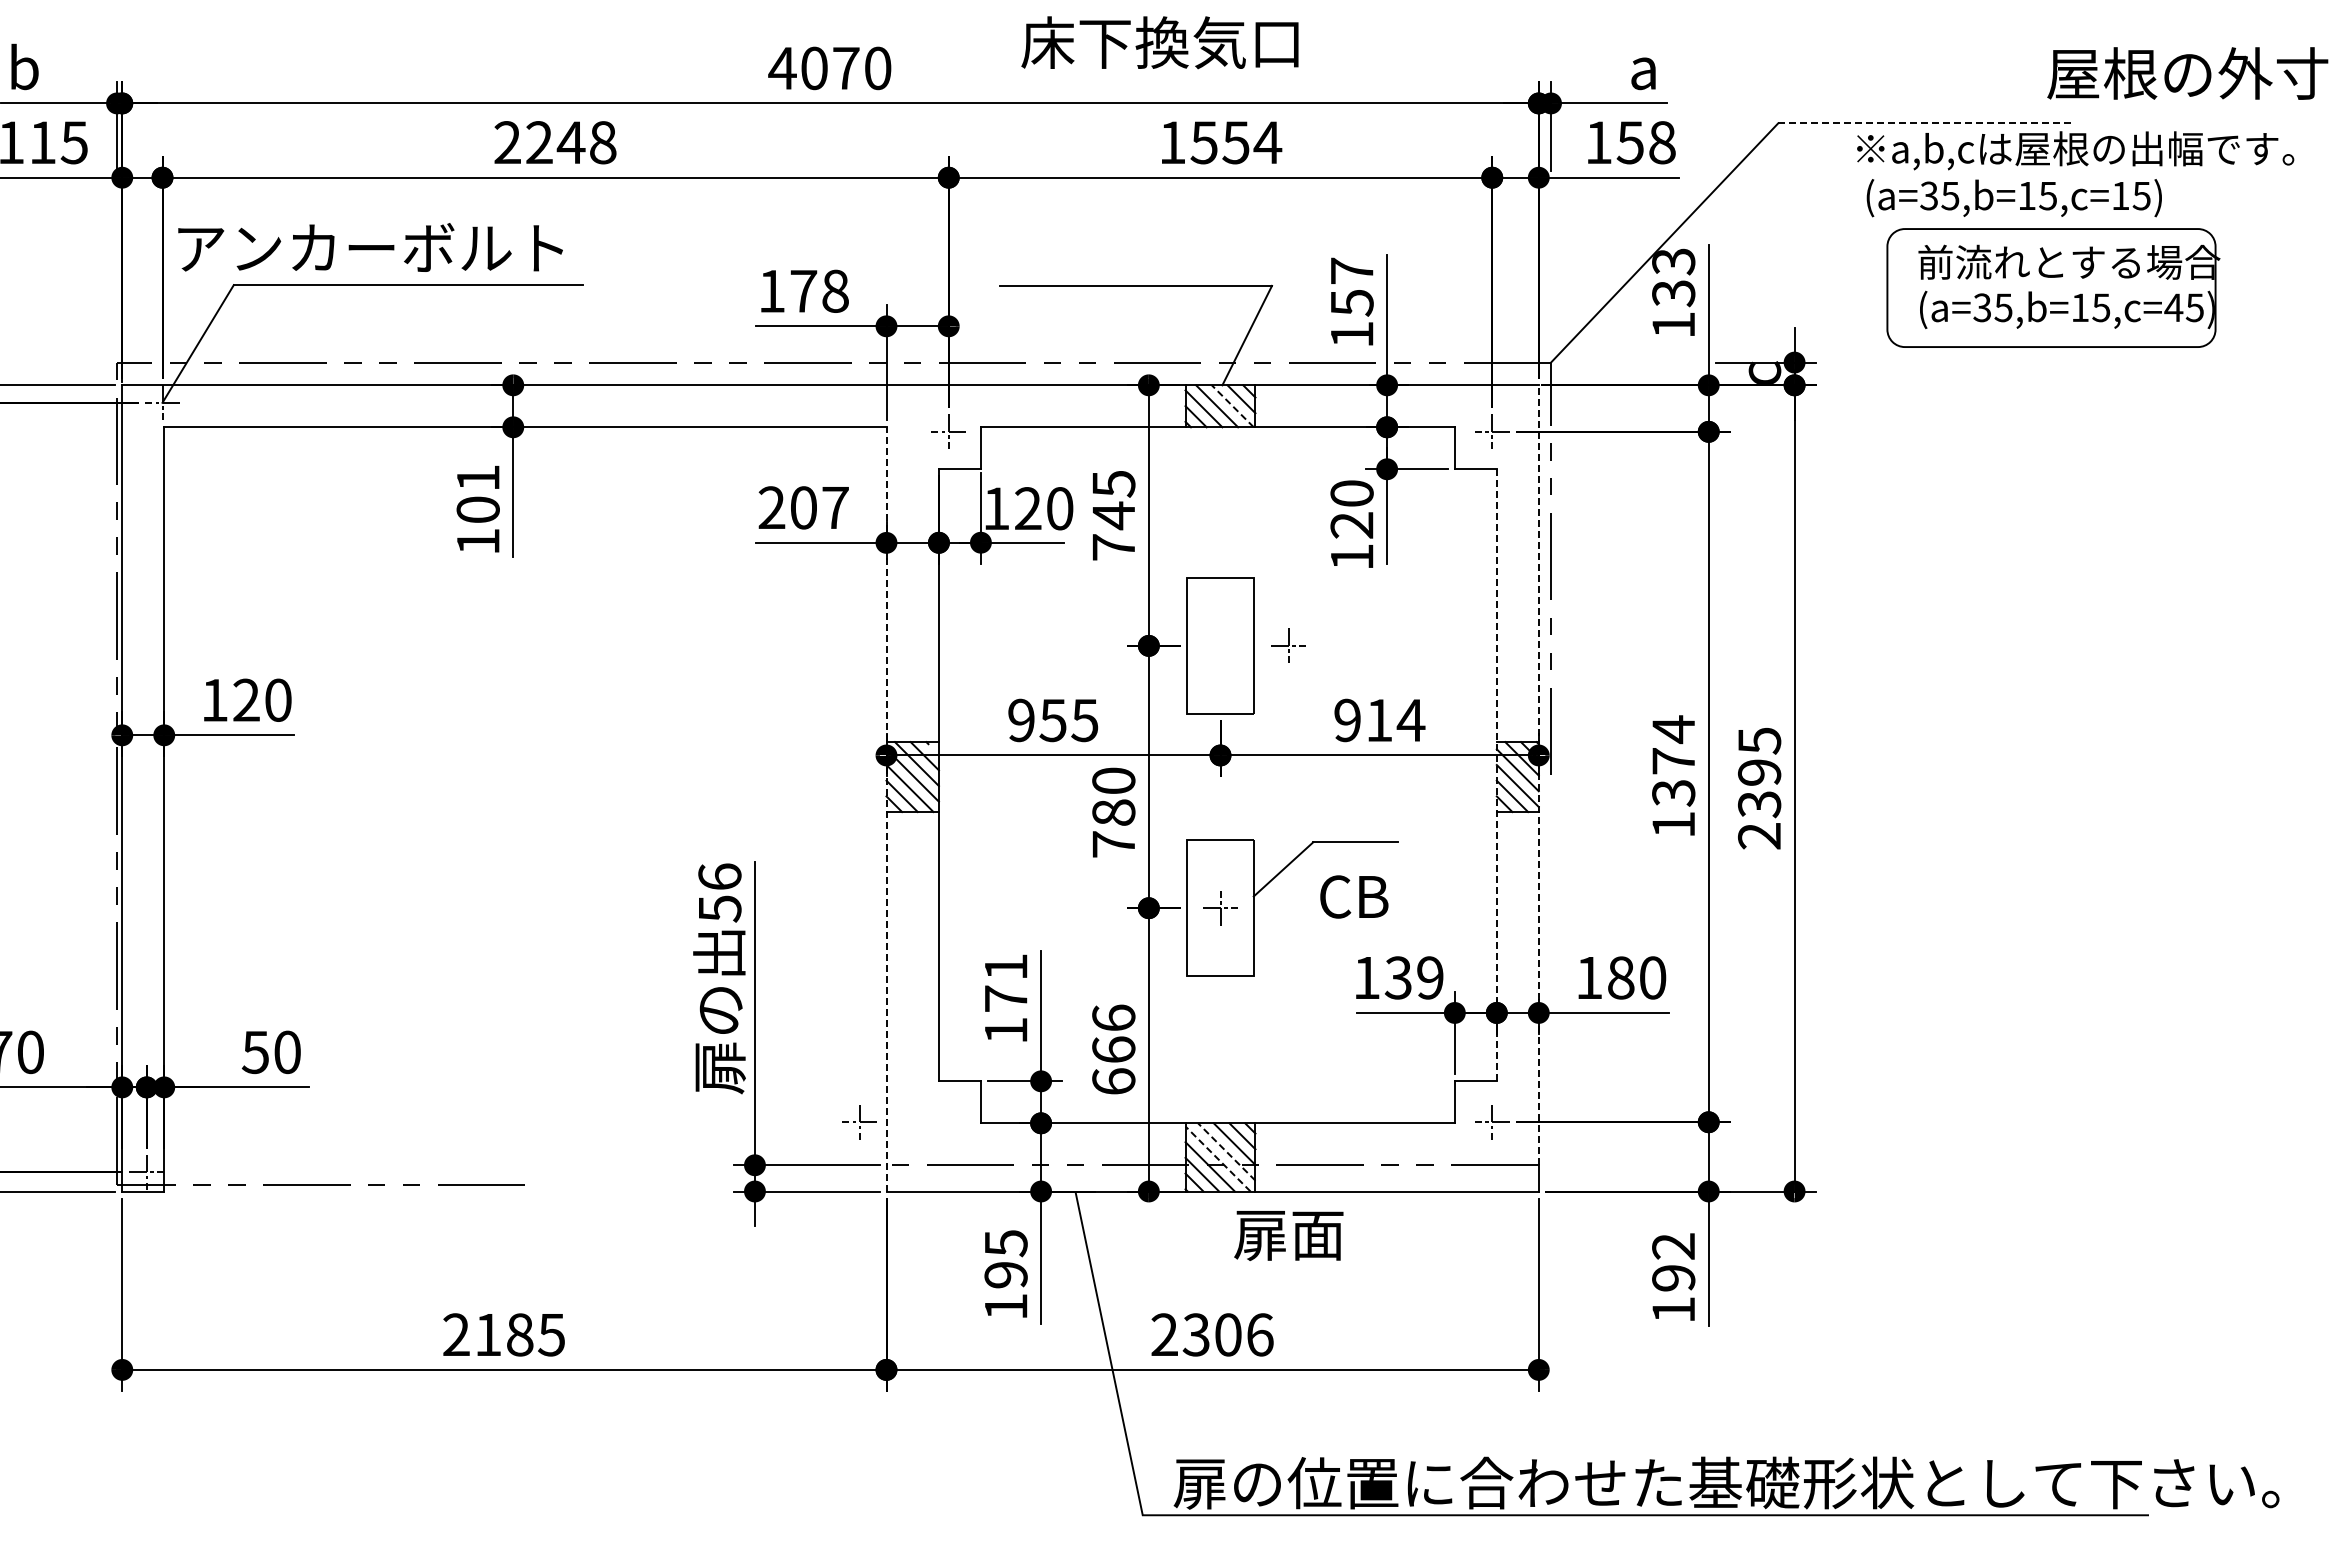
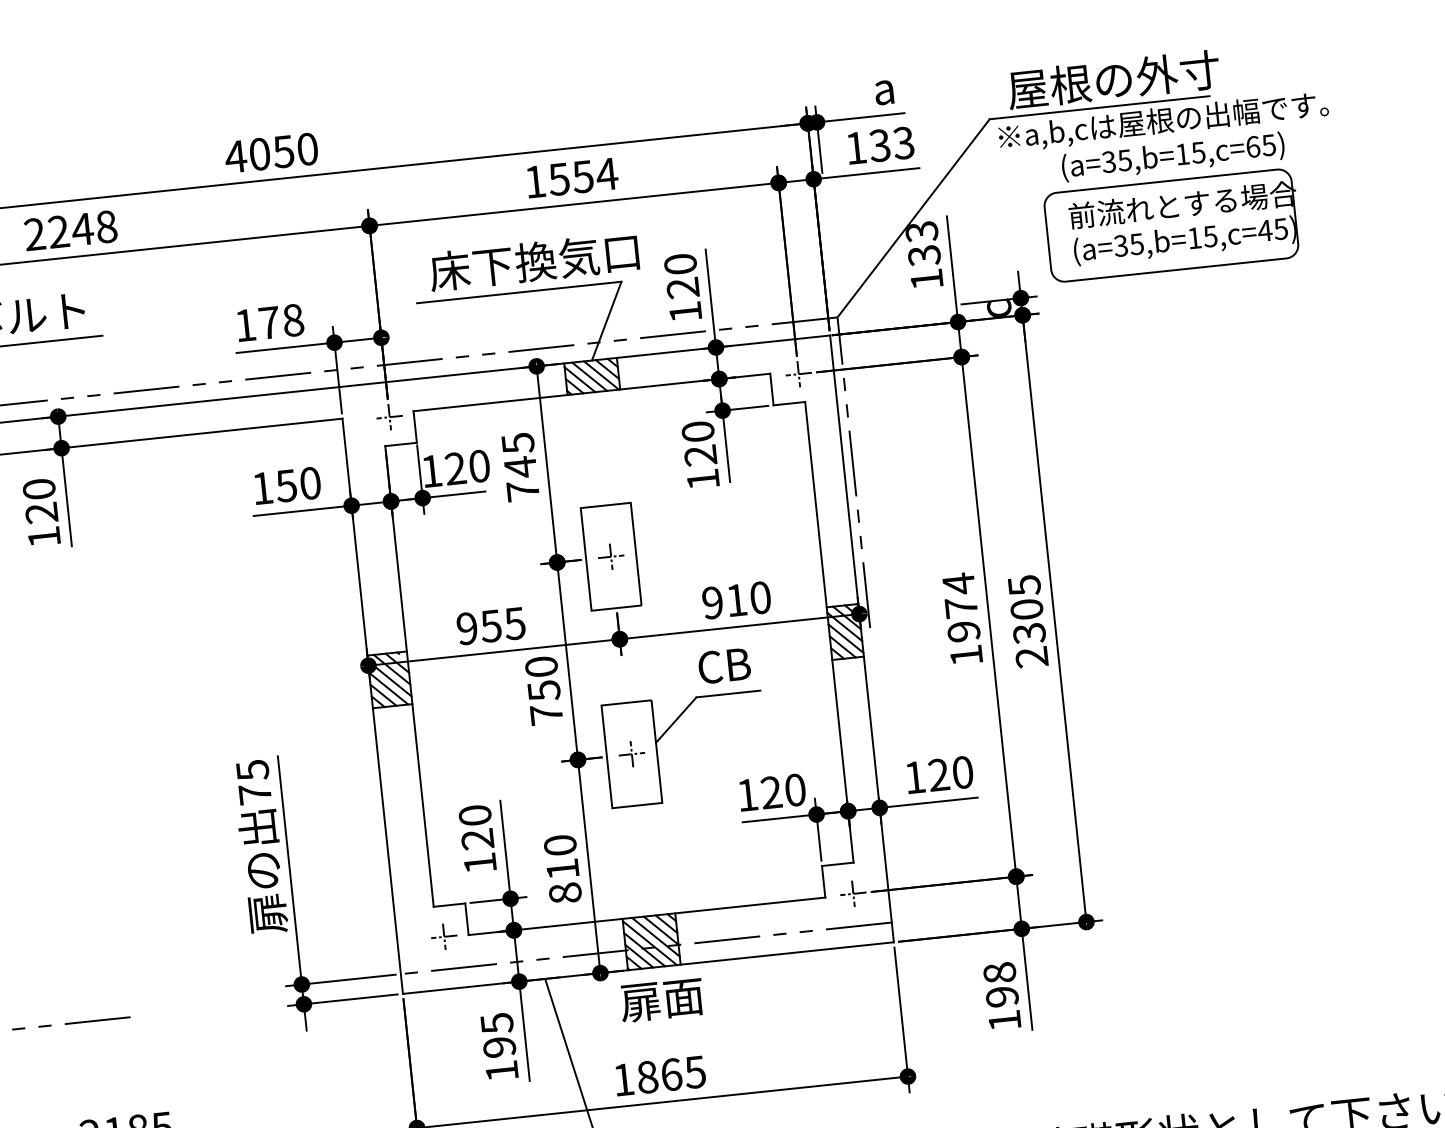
text: (1159, 42) -> (533, 261), moved
text: (845, 68) -> (283, 151), 4070 -> 4050
text: (2187, 73) -> (1113, 79), moved
line: (1923, 123) -> (1098, 108), dashed -> solid
text: (1646, 142) -> (891, 144), 158 -> 133
text: (2075, 150) -> (1163, 121), moved
text: (2120, 195) -> (1252, 146), (a=35,b=15,c=15) -> (a=35,b=15,c=65)
text: (1351, 286) -> (681, 275), 157 -> 120
part: (2053, 287) -> (1172, 225), moved
line: (1232, 406) -> (601, 375), dashed -> solid
text: (477, 494) -> (39, 501), 101 -> 120
text: (803, 507) -> (286, 485), 207 -> 150
part: (1288, 645) -> (611, 556), moved
text: (1410, 720) -> (760, 597), 914 -> 910
text: (1759, 772) -> (1026, 609), 2395 -> 2305
line: (1496, 774) -> (829, 631), dashed -> solid
line: (1538, 775) -> (860, 629), dashed -> solid
text: (1673, 793) -> (963, 632), 1374 -> 1974
line: (886, 808) -> (372, 705), dashed -> solid
text: (1113, 812) -> (543, 690), 780 -> 750
text: (719, 892) -> (253, 782), 56 -> 75
text: (1354, 896) -> (724, 665), moved
text: (1413, 977) -> (782, 791), 139 -> 120
text: (1621, 977) -> (939, 774), 180 -> 120
text: (1005, 983) -> (476, 827), 171 -> 120
text: (1113, 1049) -> (562, 869), 666 -> 810
part: (859, 1122) -> (444, 937), moved
line: (1226, 1152) -> (655, 937), dashed -> solid
line: (1218, 1158) -> (650, 942), dashed -> solid
text: (1288, 1235) -> (661, 1000), moved
text: (1673, 1246) -> (999, 973), 192 -> 198
text: (1212, 1334) -> (659, 1075), 2306 -> 1865

